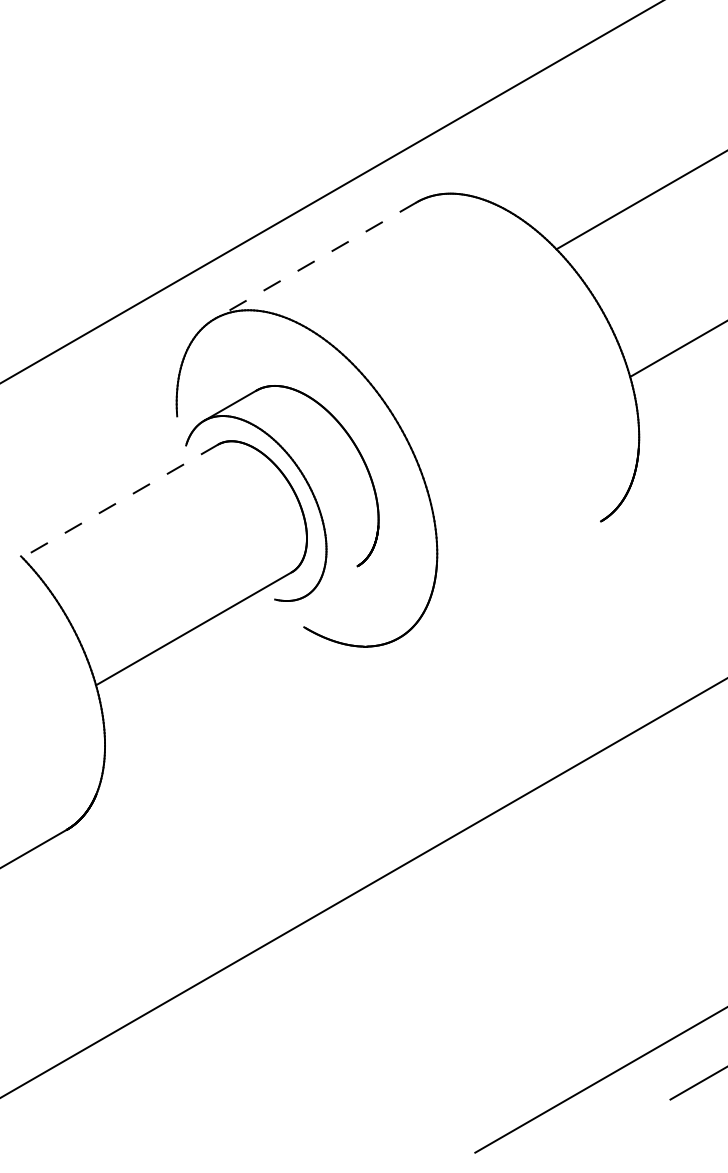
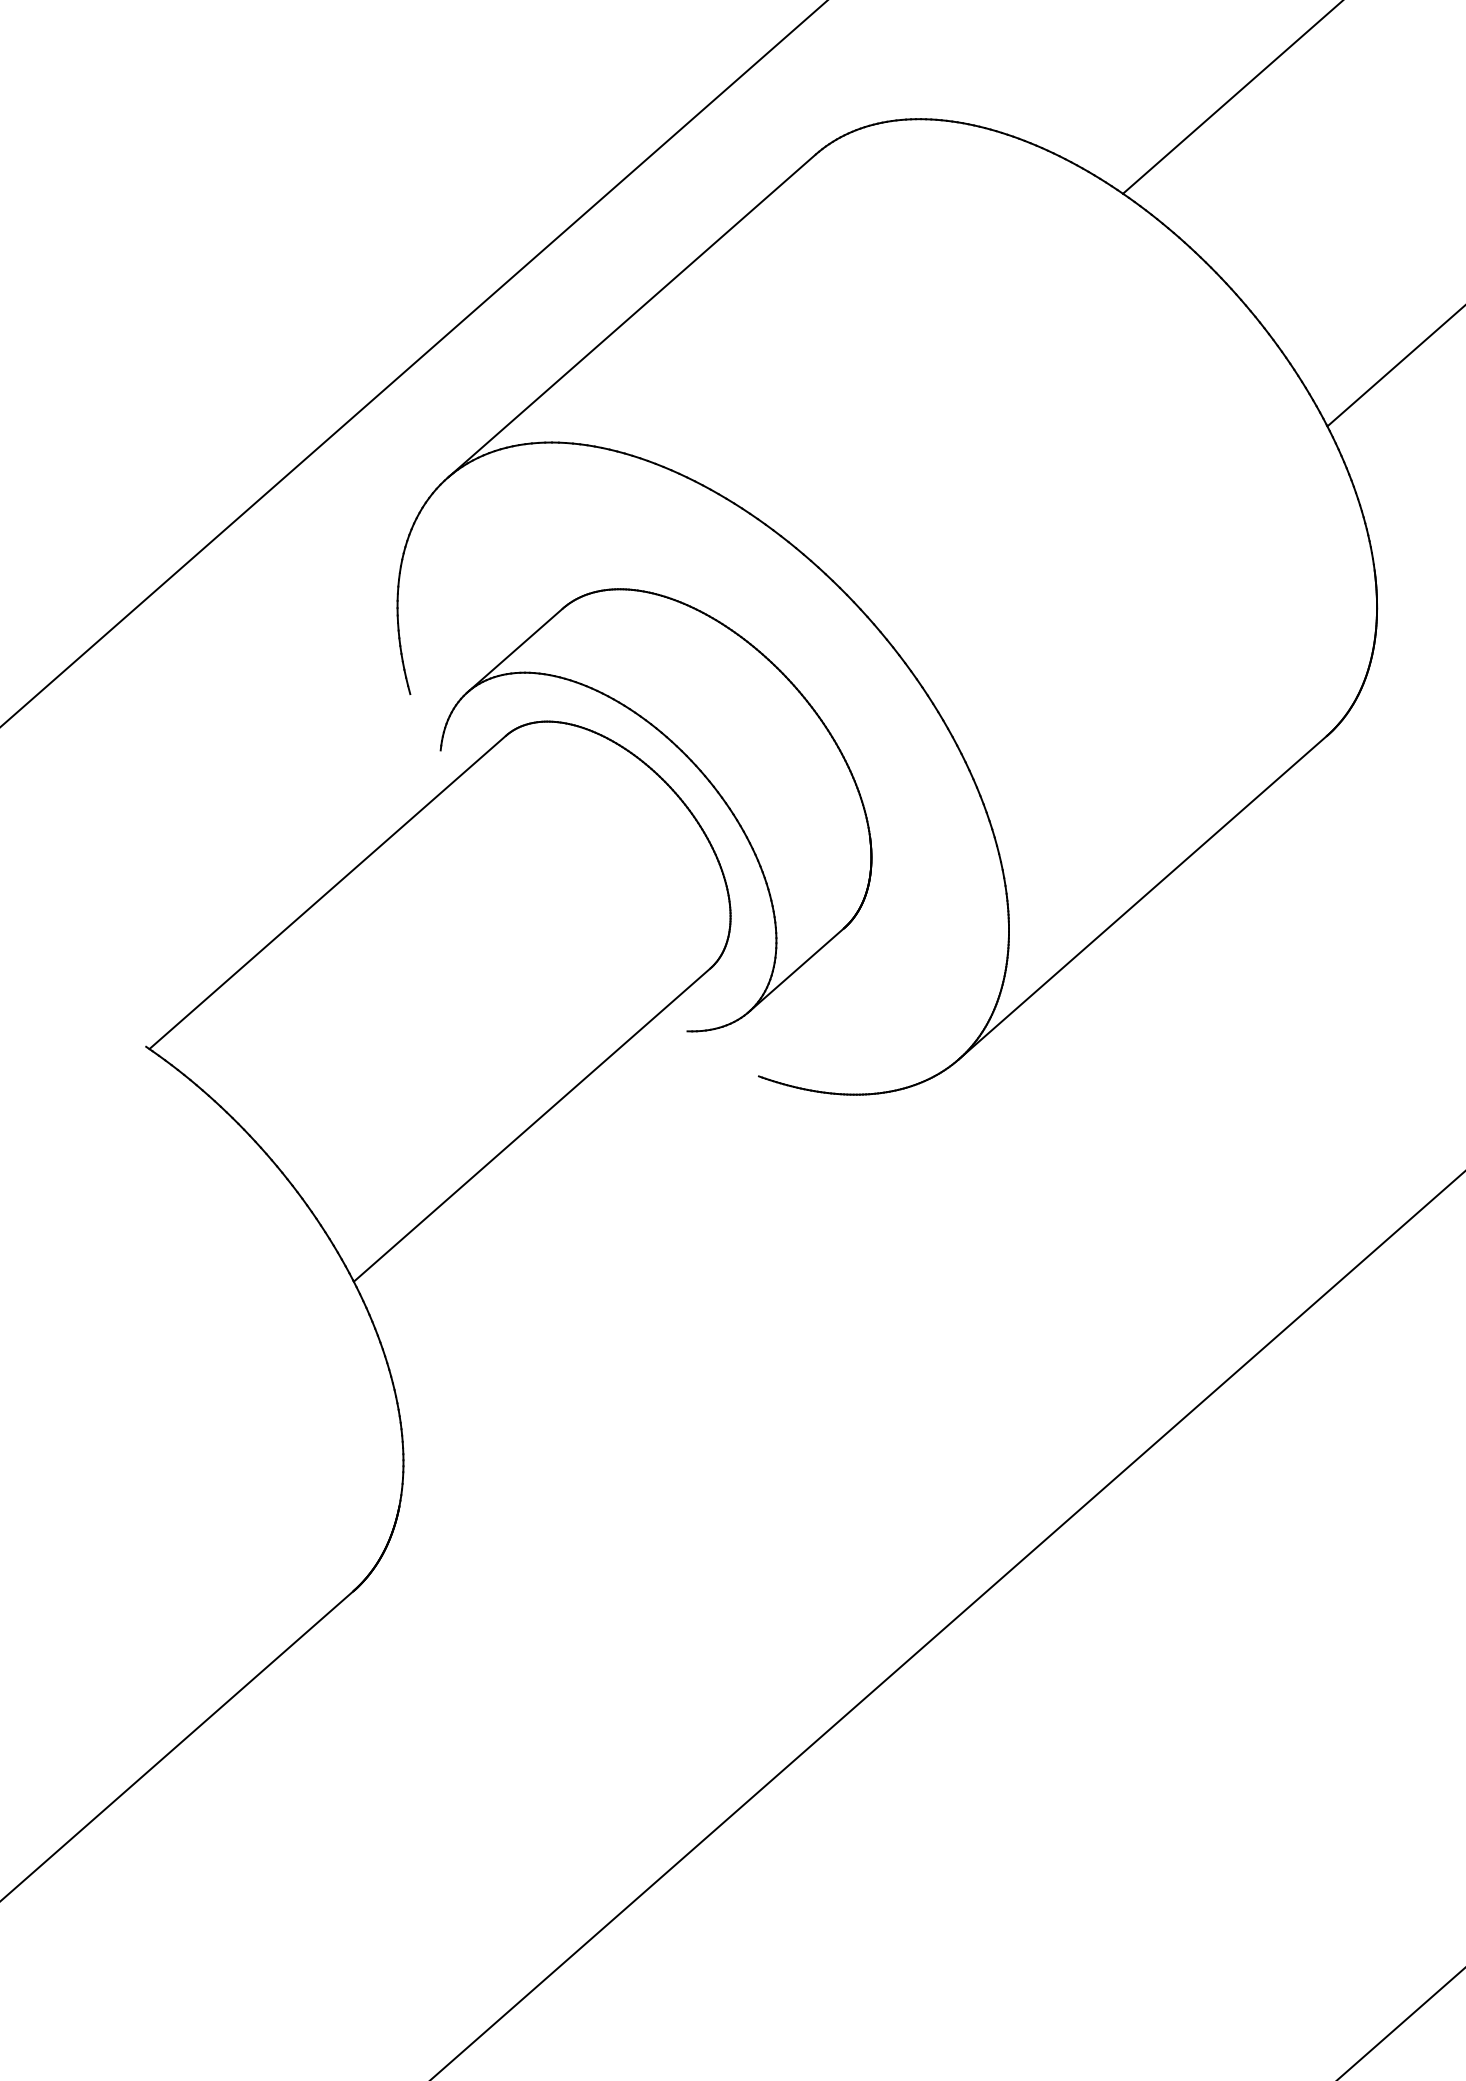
line: (315, 260) -> (631, 316), dashed -> solid
line: (120, 501) -> (328, 892), dashed -> solid
line: (500, 579) -> (1143, 897), added
line: (331, 581) -> (796, 970), added

